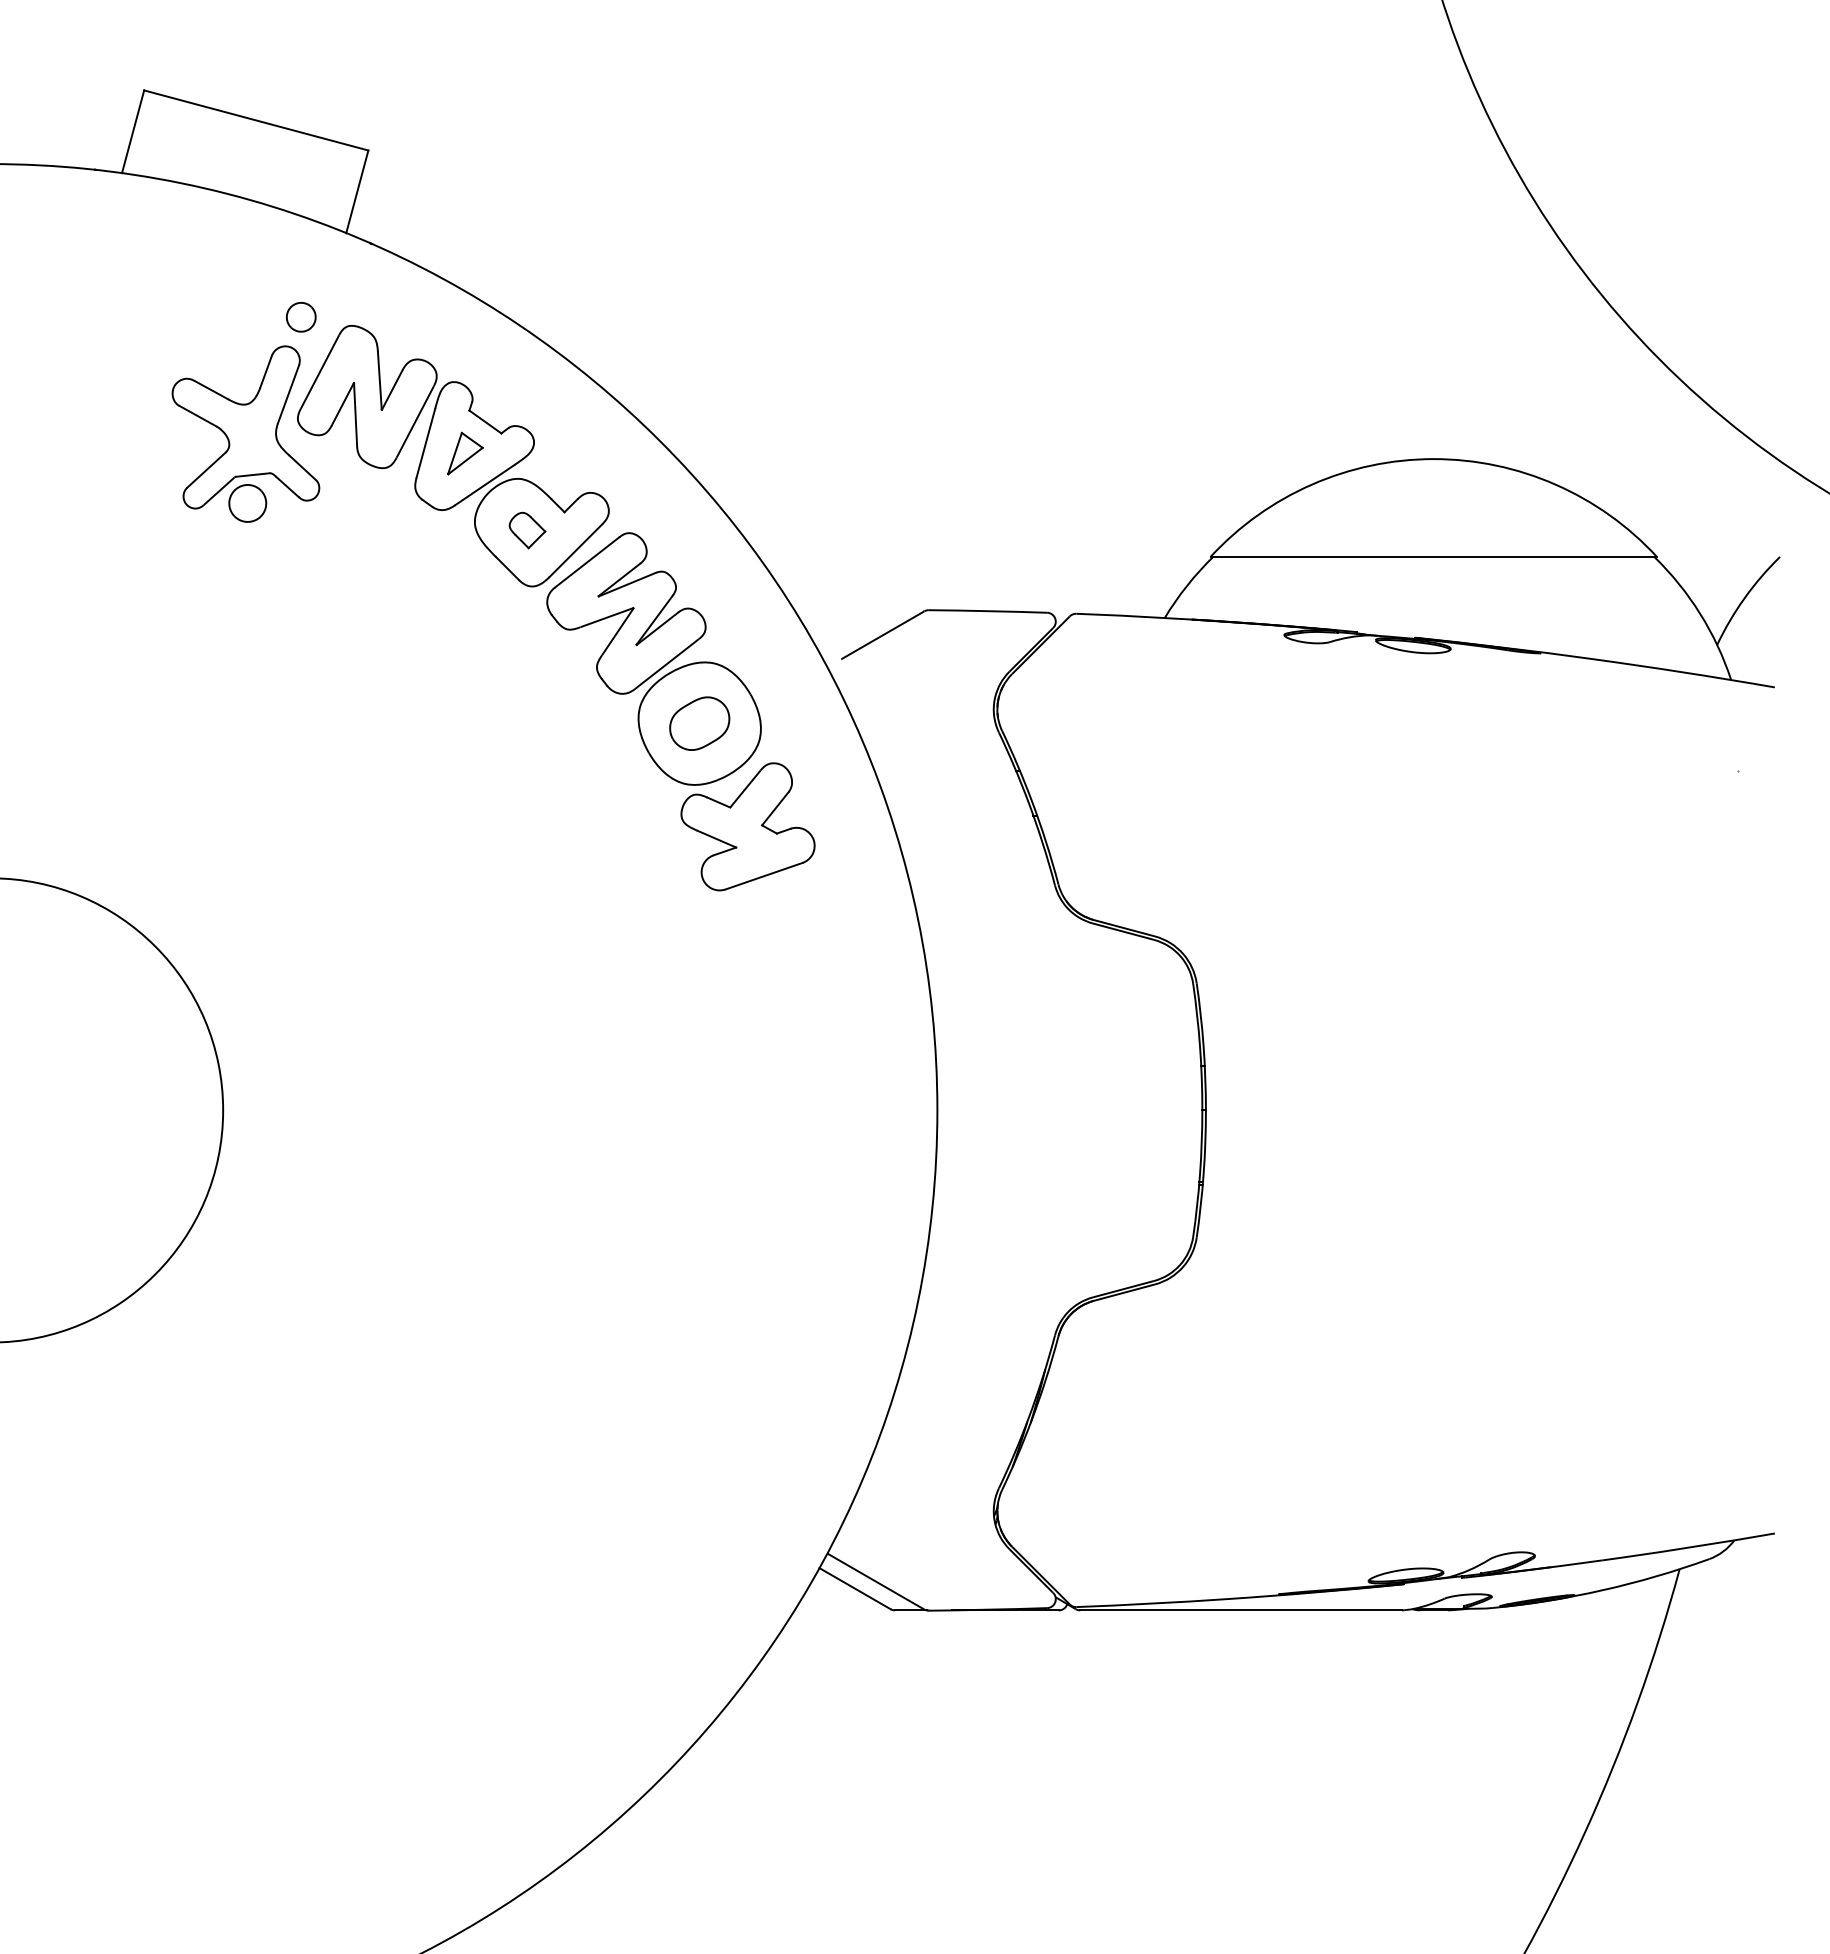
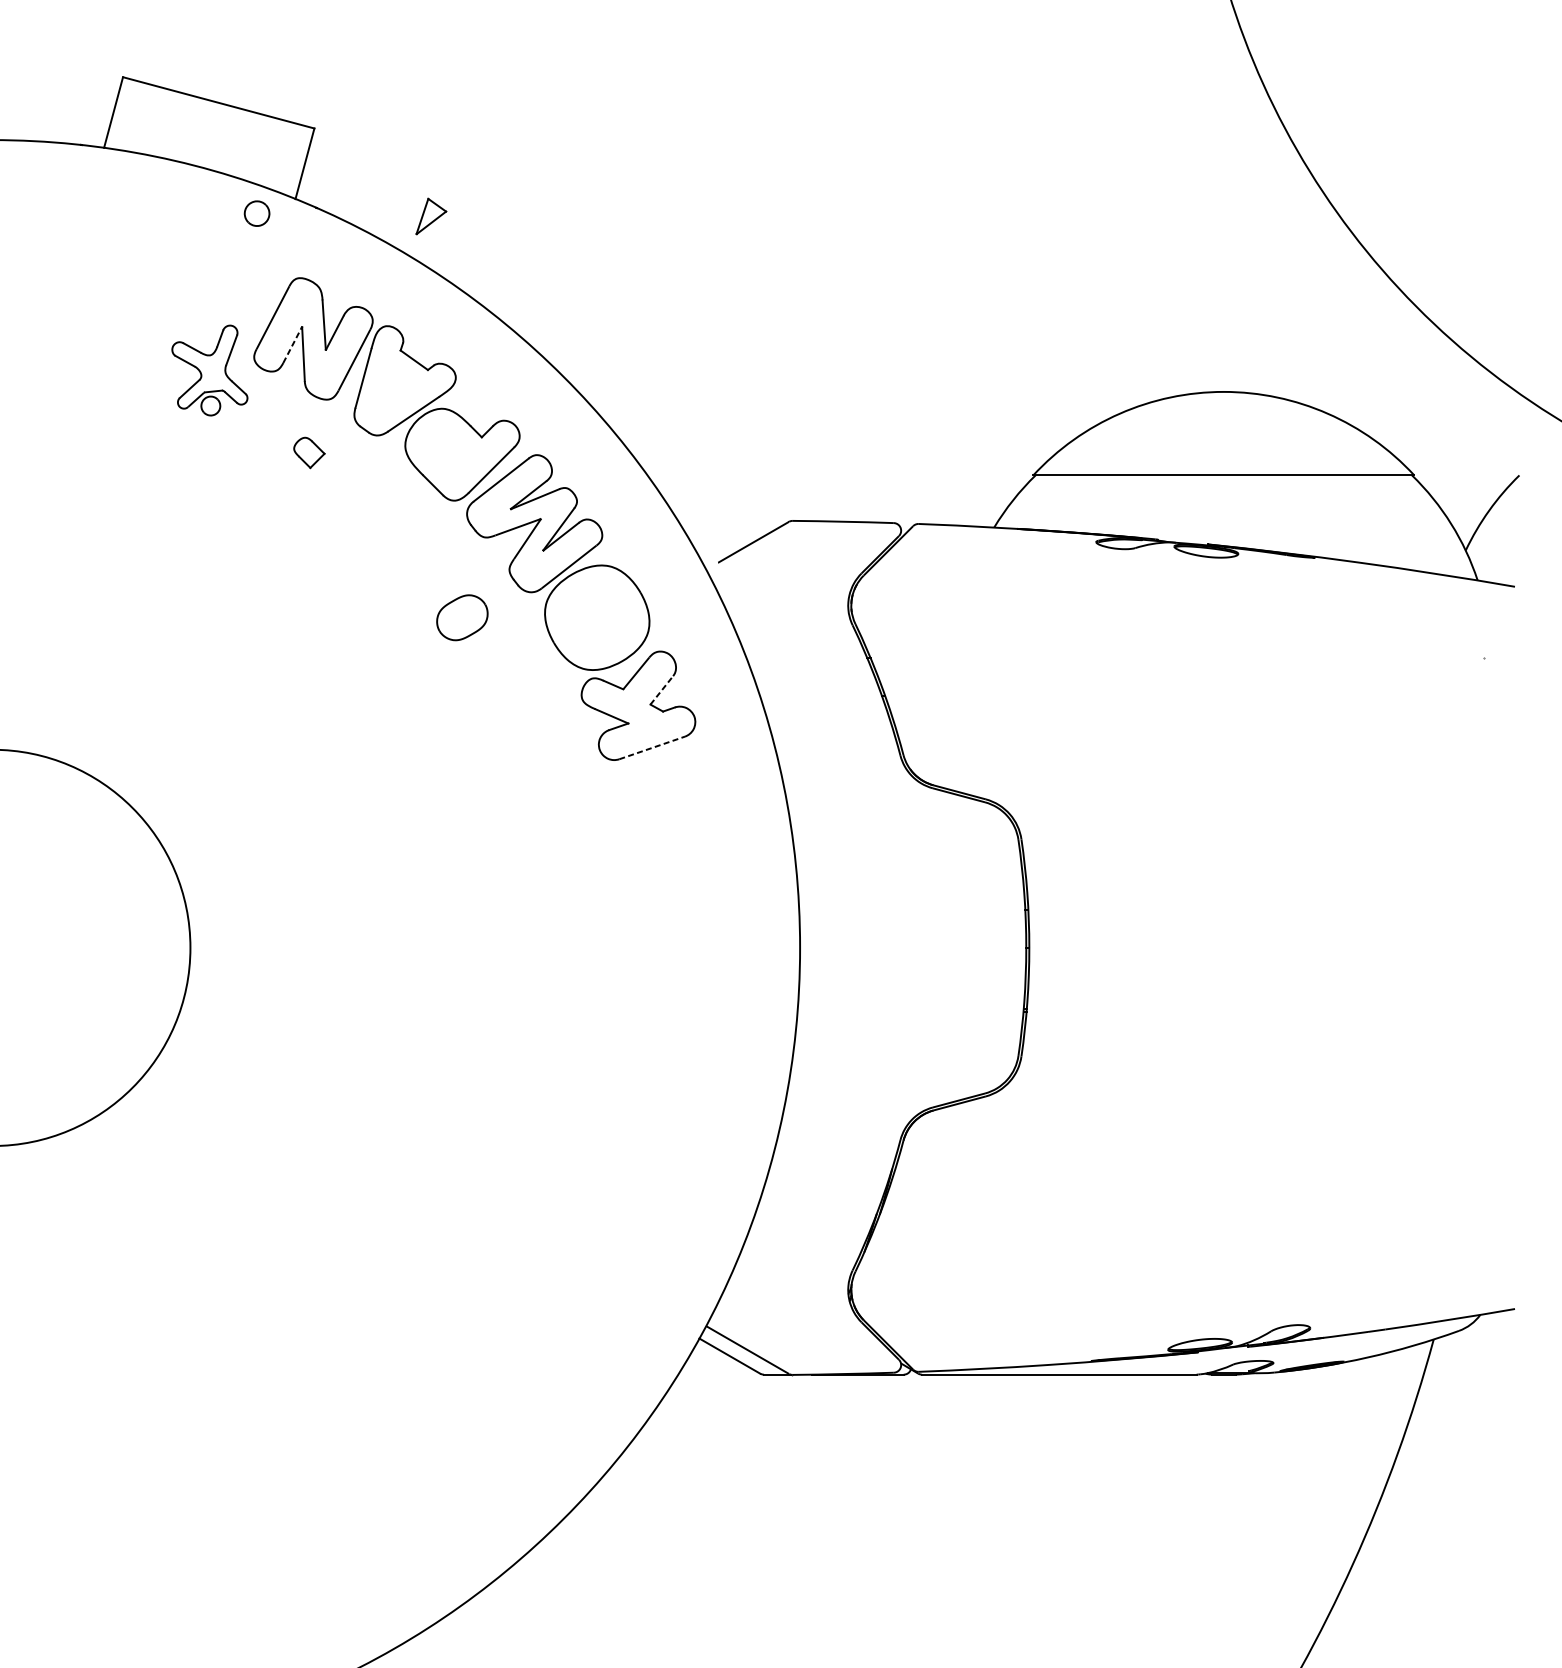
part: (300, 317) -> (256, 213), moved
line: (342, 404) -> (292, 345), solid -> dashed
part: (245, 433) -> (209, 370), size x0.6
part: (465, 453) -> (431, 216), moved
part: (527, 530) -> (309, 452), moved
part: (699, 723) -> (462, 617), moved
line: (775, 808) -> (661, 690), solid -> dashed
line: (764, 876) -> (652, 748), solid -> dashed

